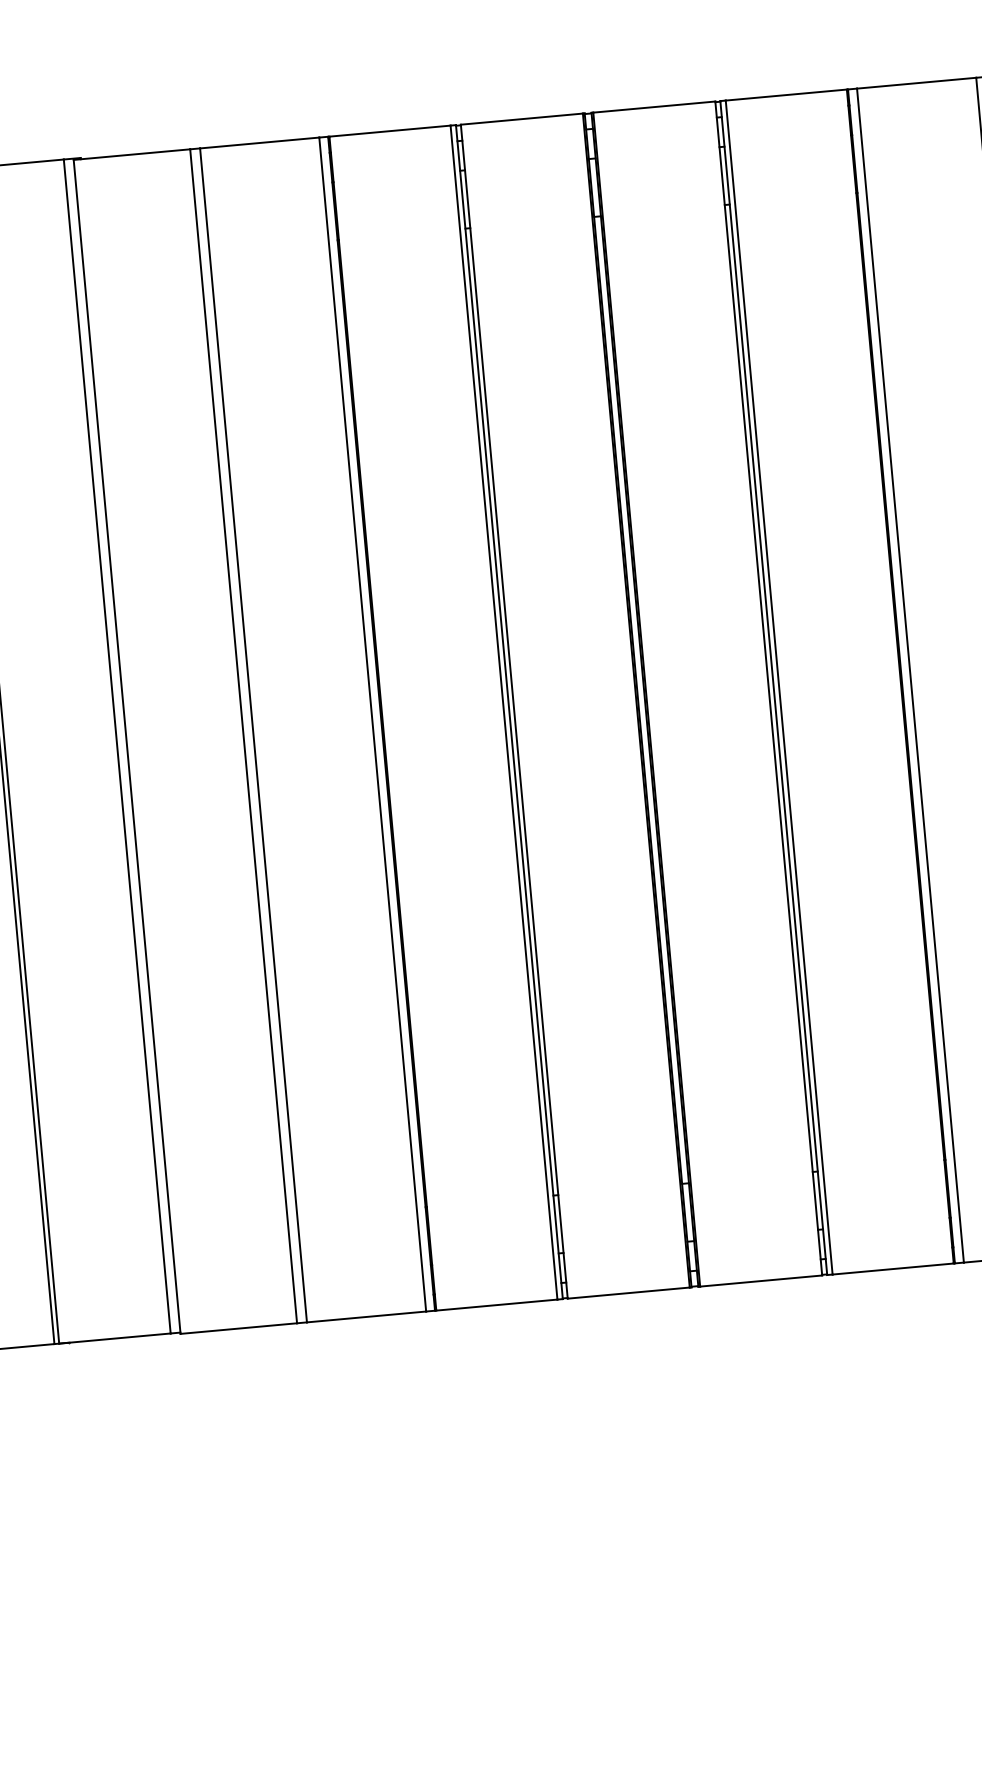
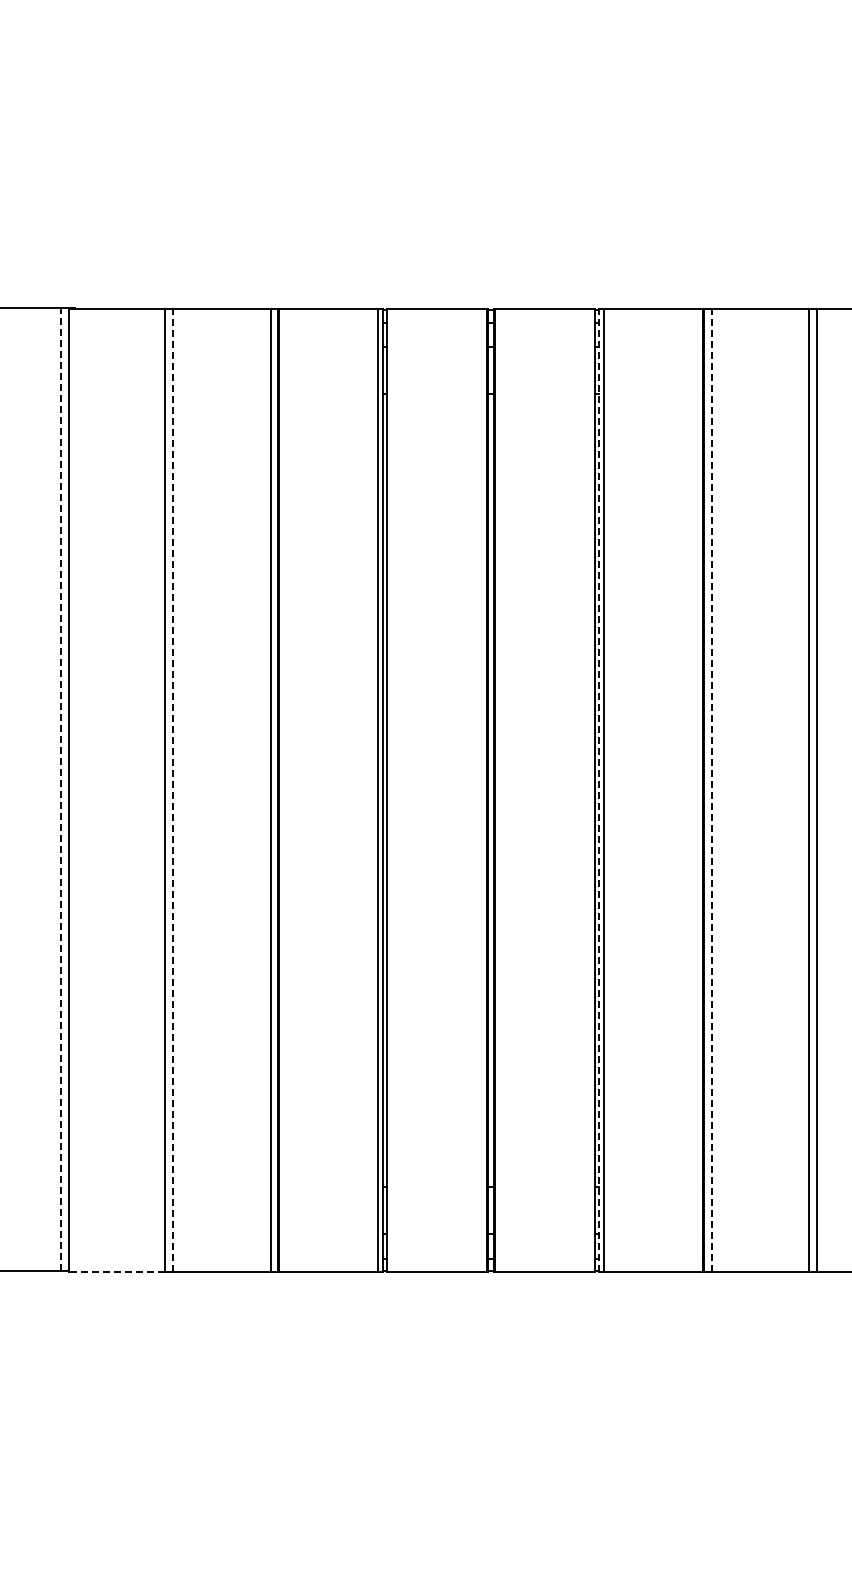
line: (910, 675) -> (711, 790), solid -> dashed
line: (773, 687) -> (599, 790), solid -> dashed
line: (252, 735) -> (172, 790), solid -> dashed
line: (117, 746) -> (61, 789), solid -> dashed
line: (239, 1328) -> (117, 1271), solid -> dashed

